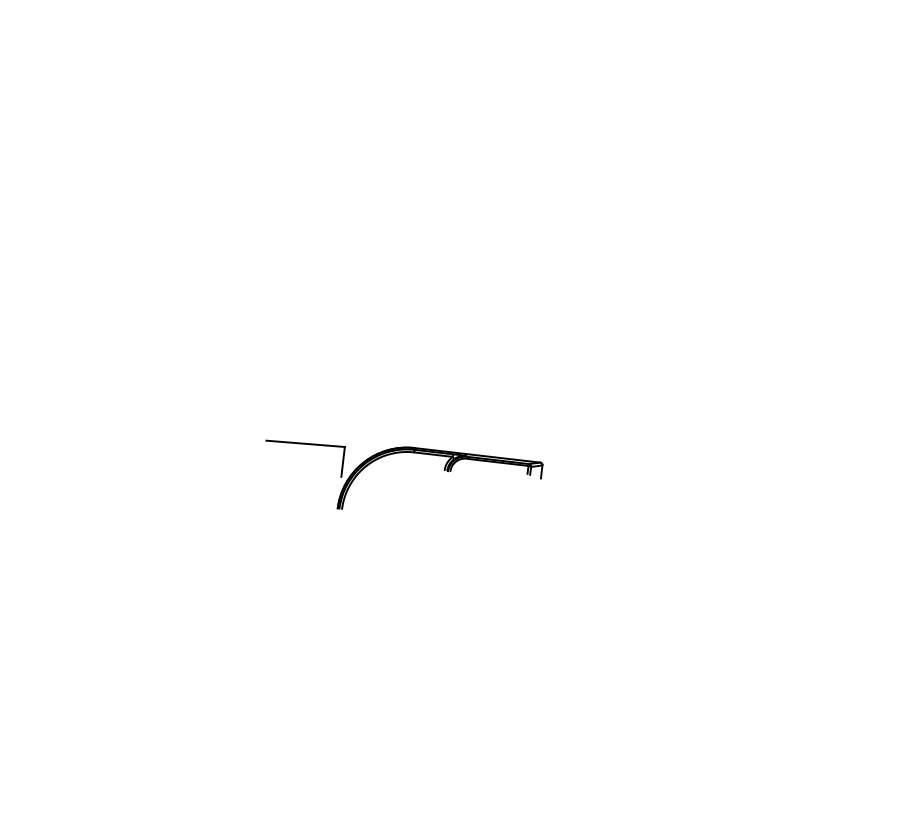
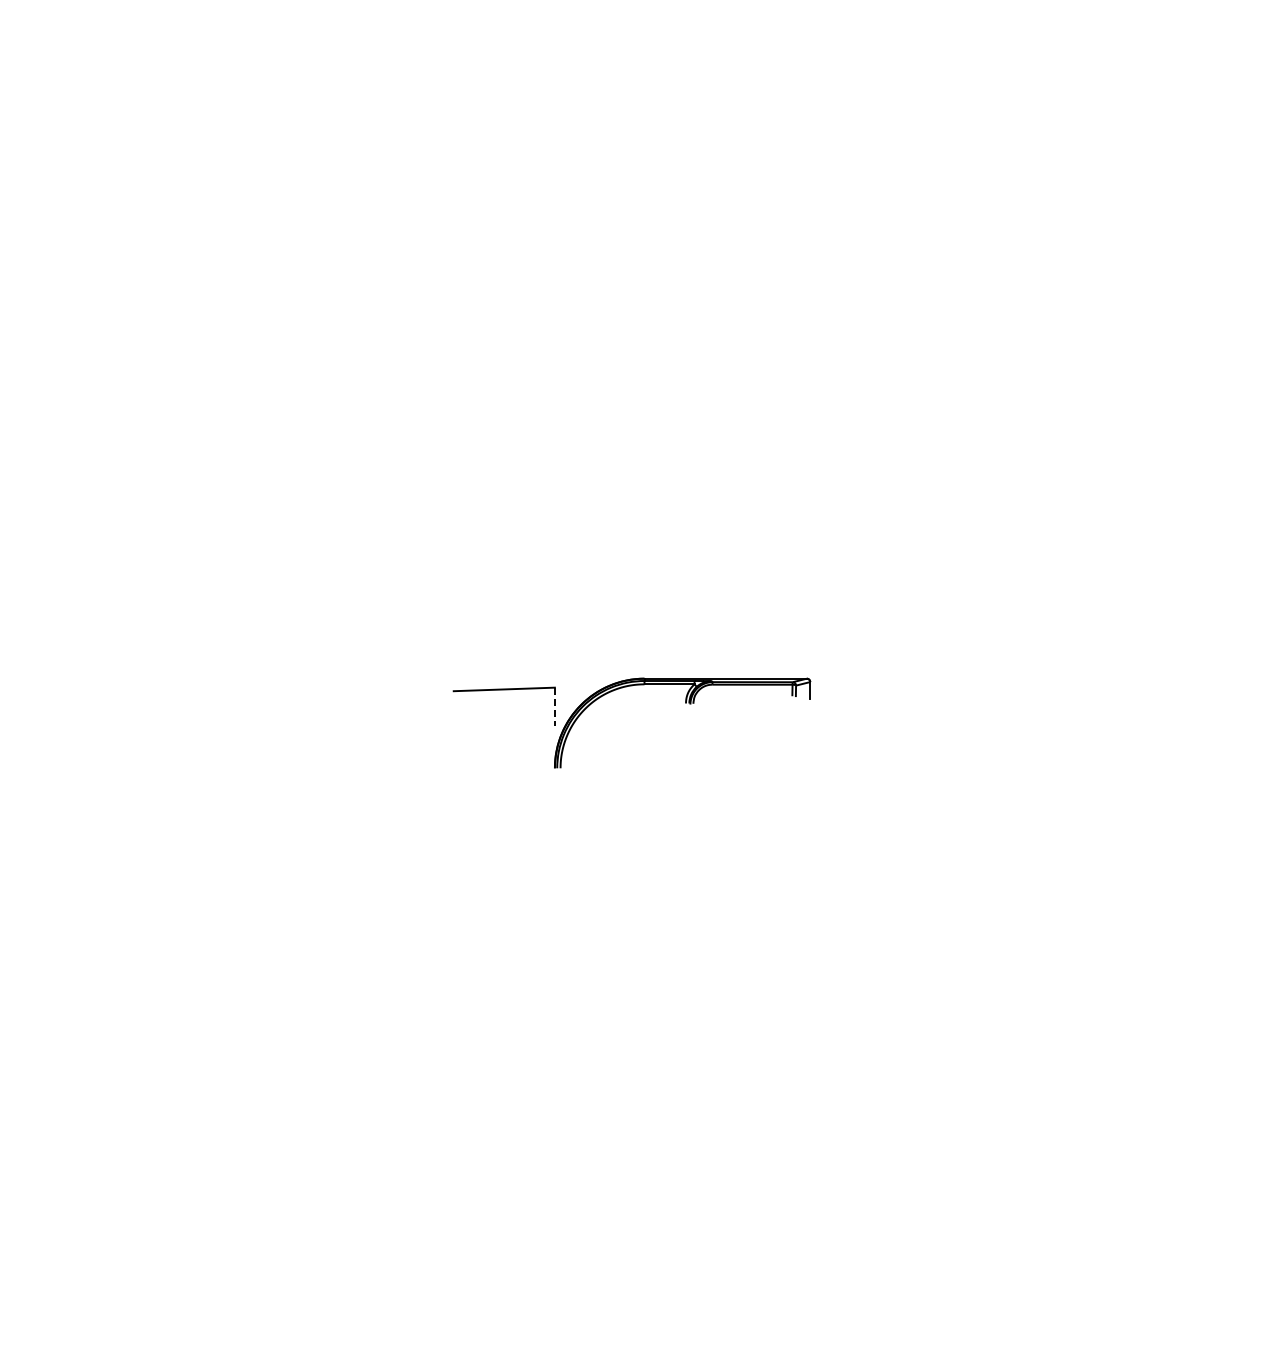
line: (342, 462) -> (554, 707), solid -> dashed

